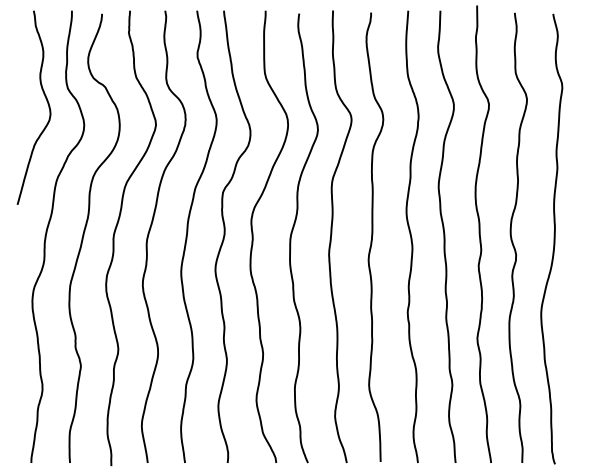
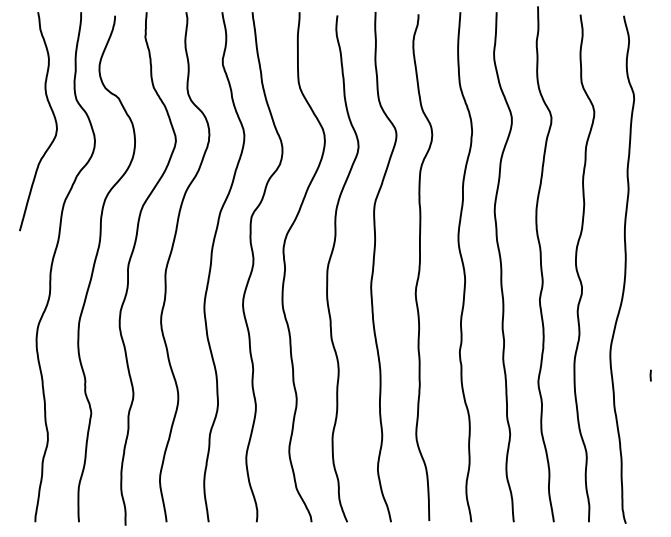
line: (577, 332) -> (651, 375), added

